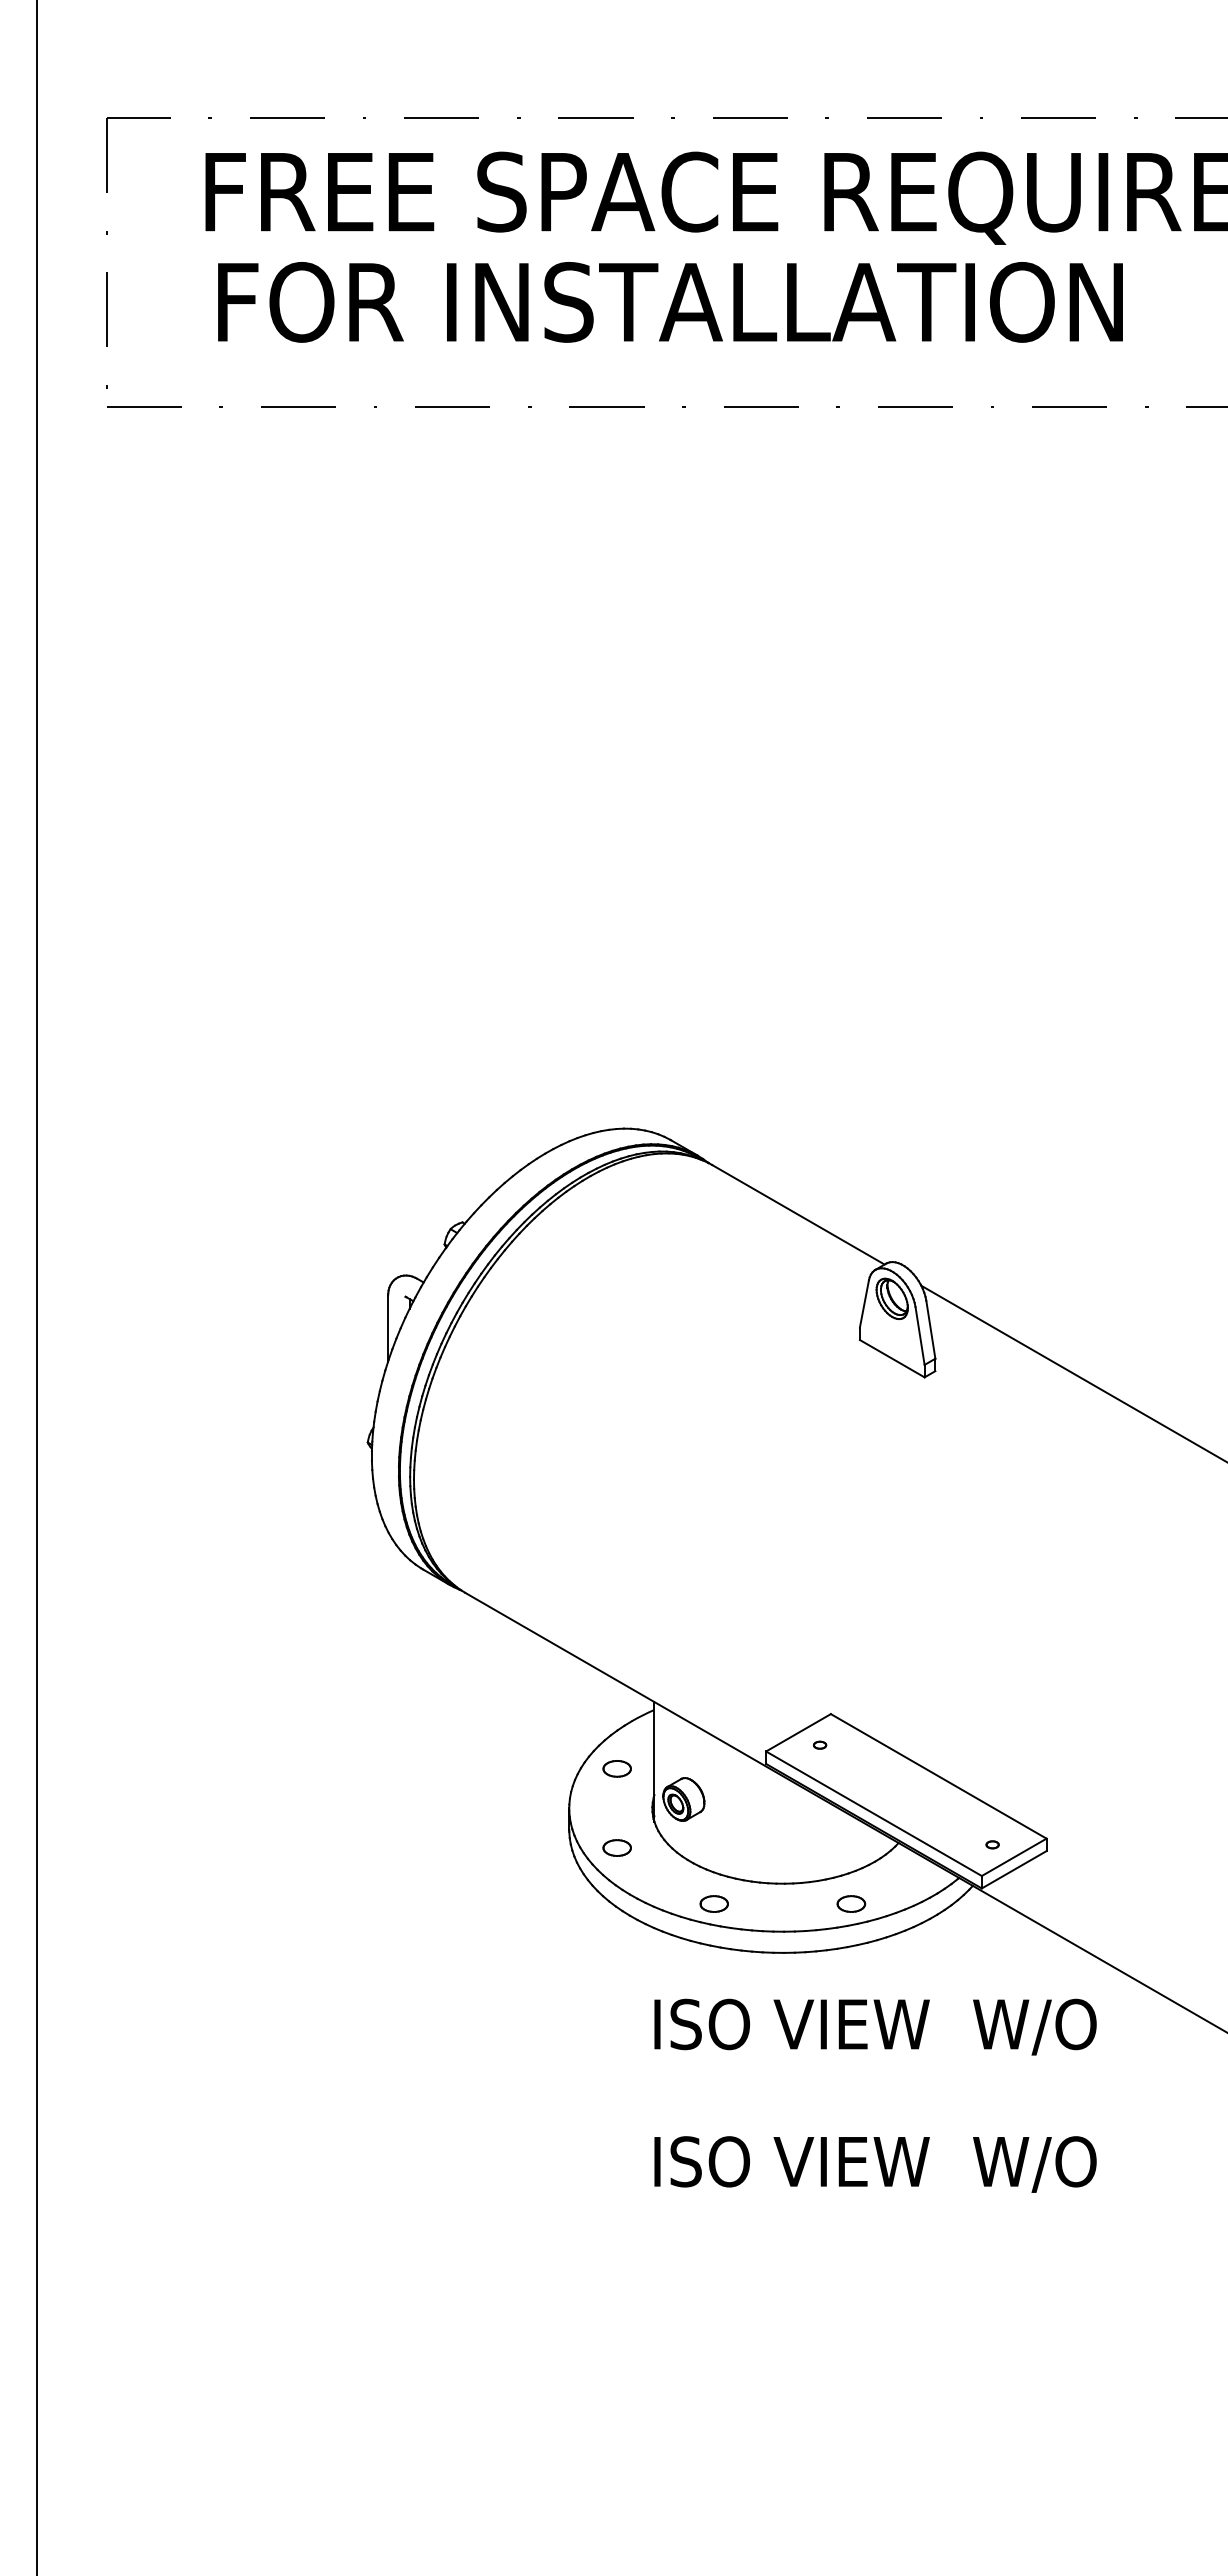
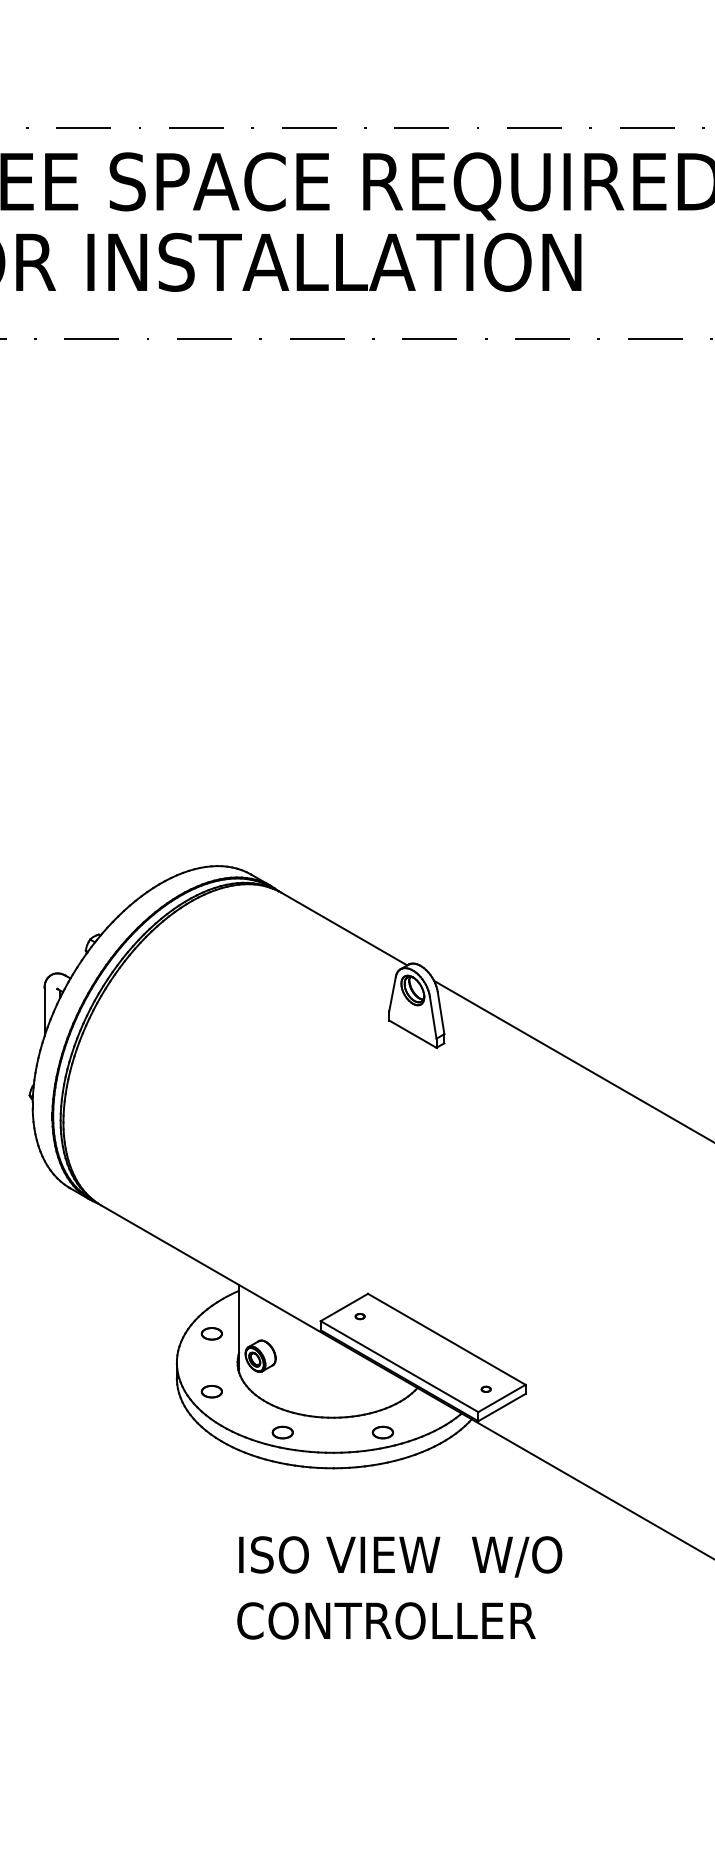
text: (875, 2026) -> (400, 1556), moved
text: (874, 2164) -> (399, 1622), ISO VIEW  W/O -> CONTROLLER

